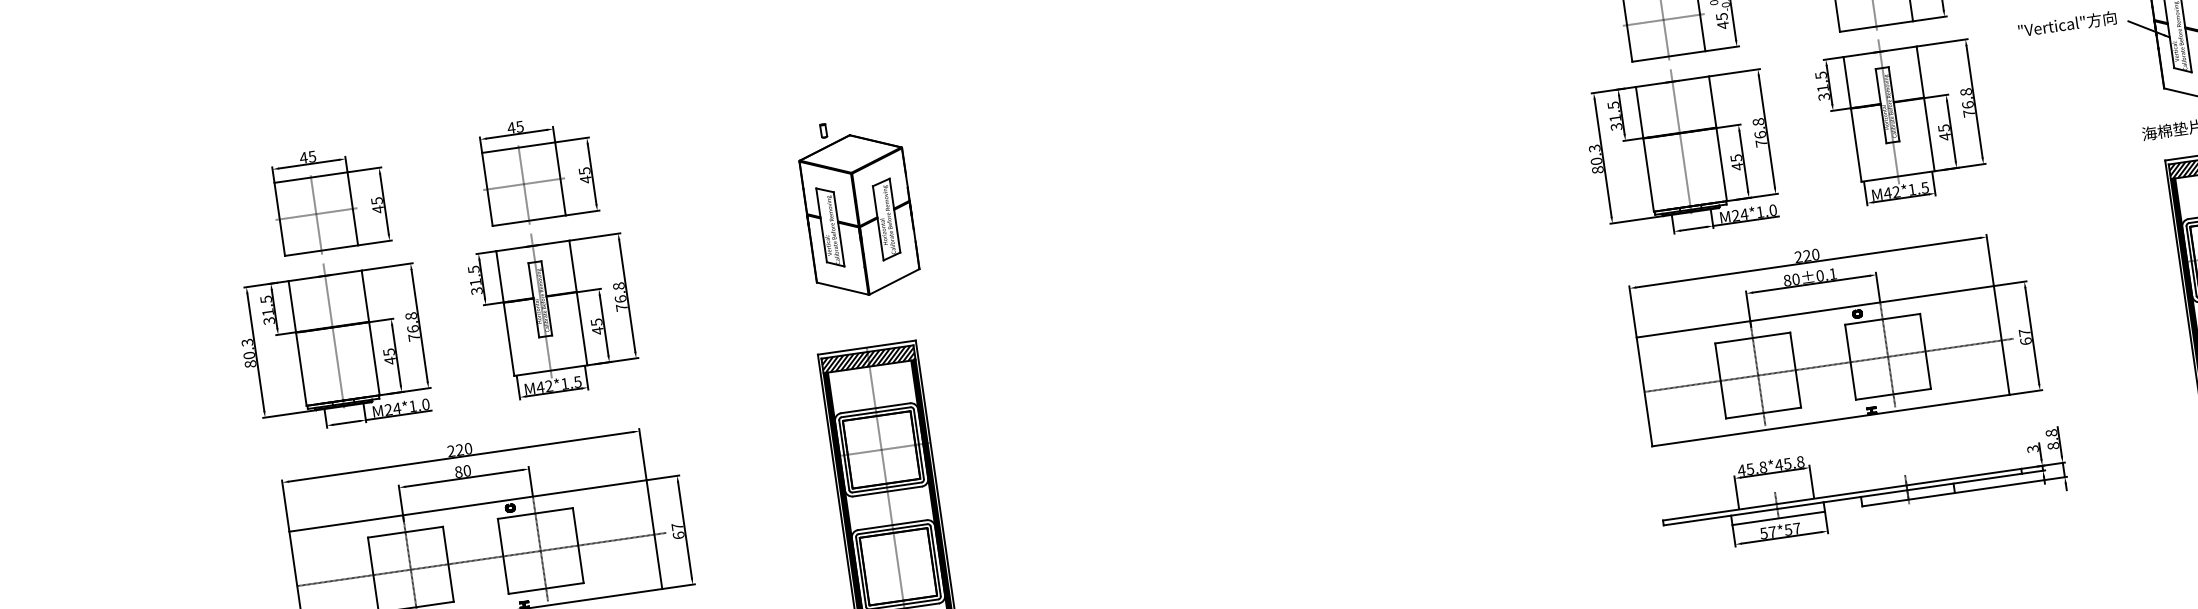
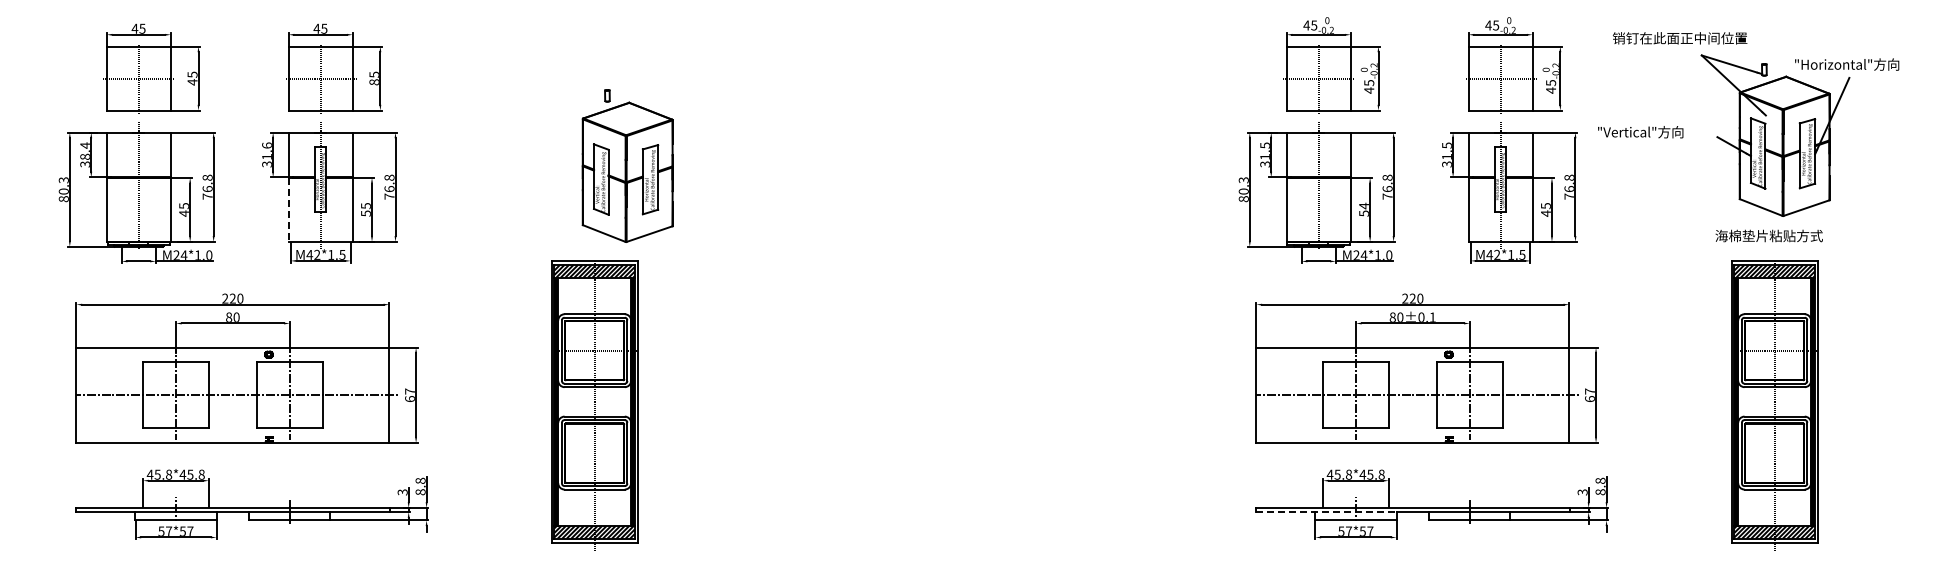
text: (2067, 24) -> (1640, 132), moved
text: (1736, 162) -> (1363, 209), 45 -> 54
text: (584, 180) -> (373, 82), 45 -> 85
part: (858, 207) -> (627, 165), moved
text: (473, 269) -> (266, 145), 31.5 -> 31.6
text: (266, 305) -> (84, 150), 31.5 -> 38.4
text: (597, 330) -> (365, 213), 45 -> 55
line: (508, 339) -> (288, 209), solid -> dashed
line: (1743, 514) -> (1326, 512), solid -> dashed

